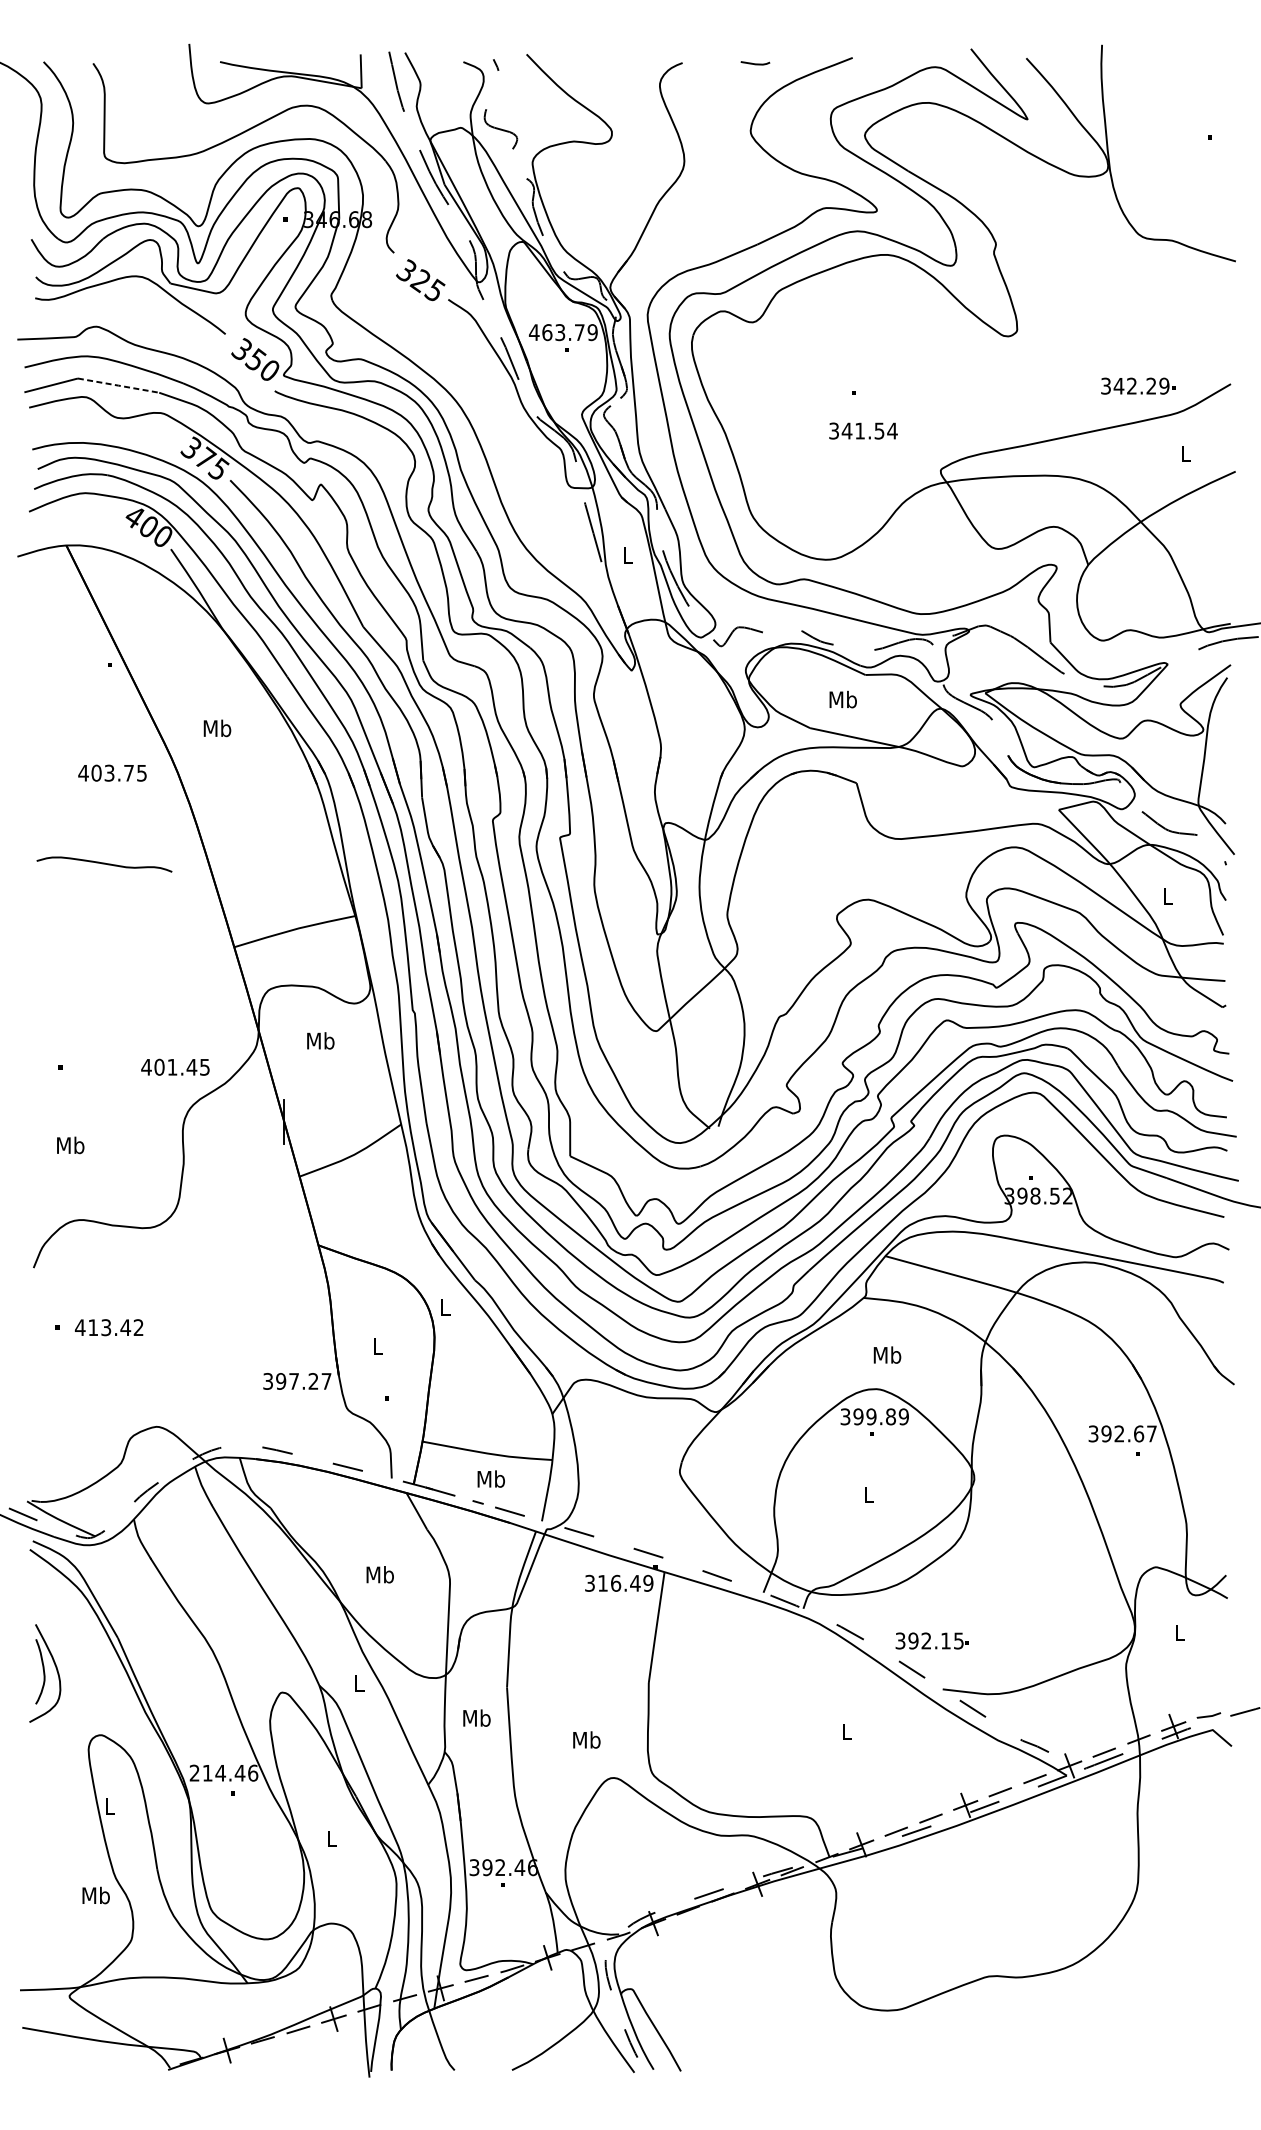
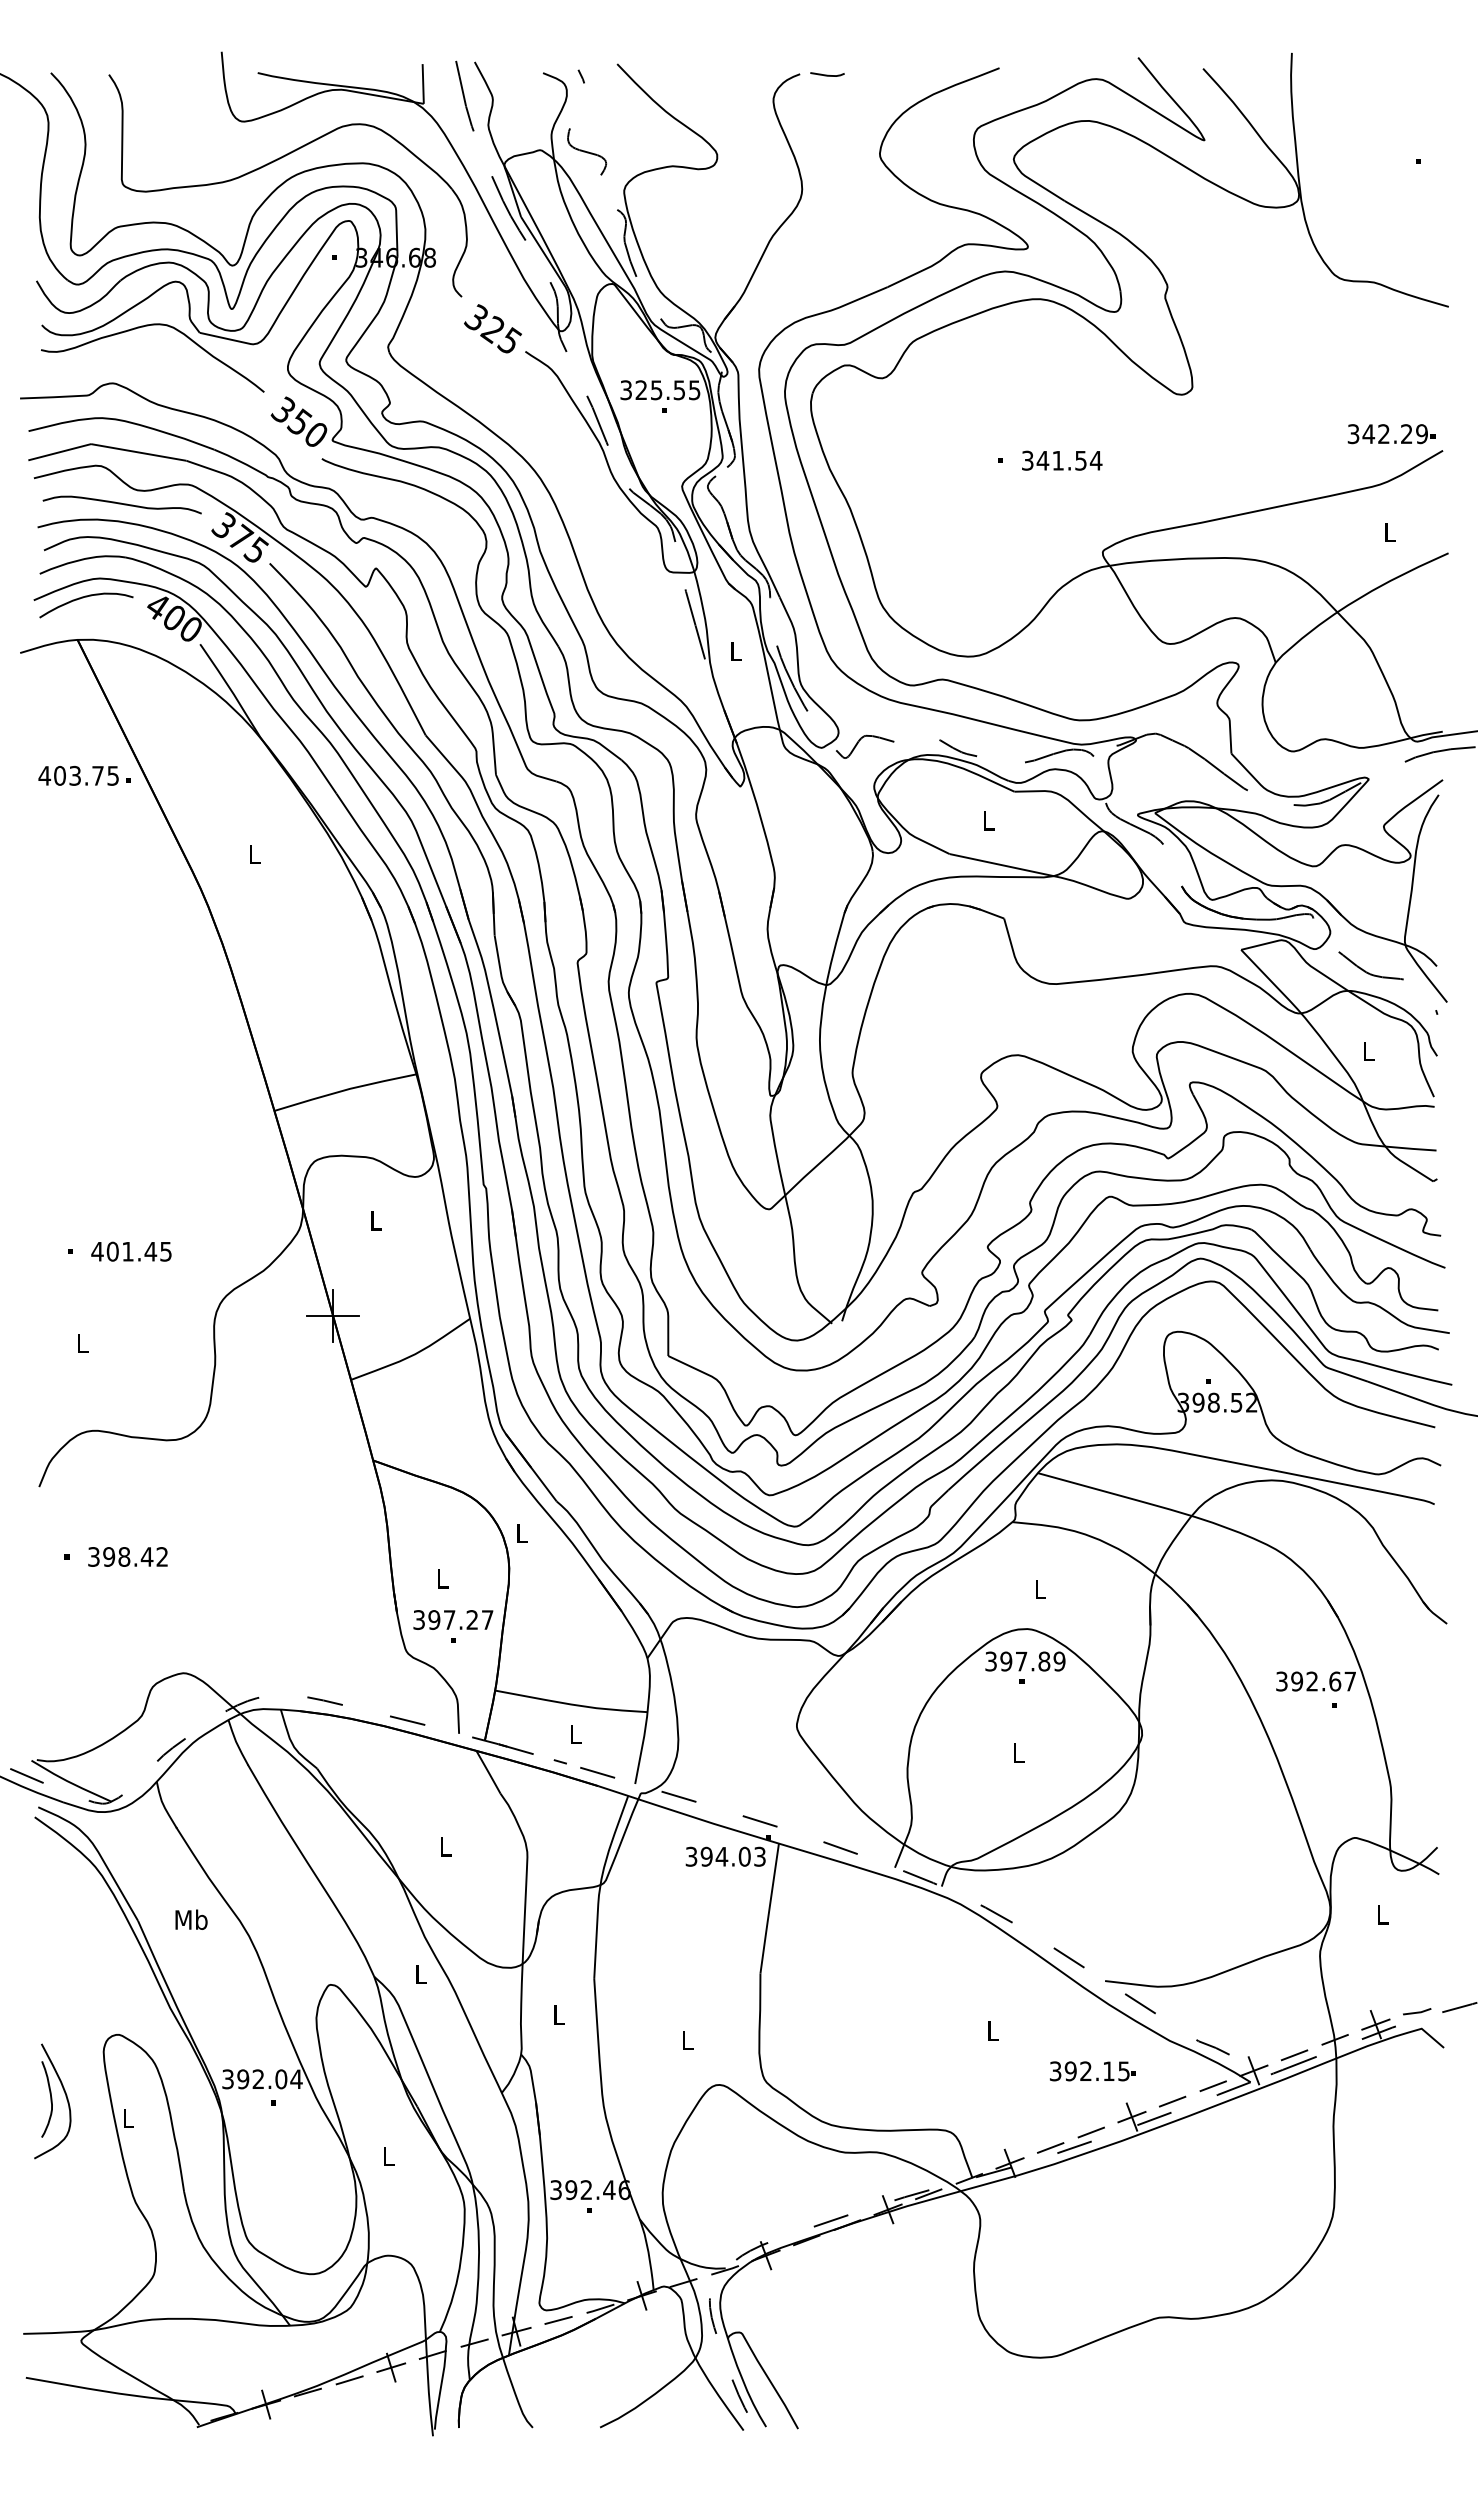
line: (755, 63) -> (827, 74), moved
text: (562, 332) -> (659, 390), 463.79 -> 325.55
line: (118, 385) -> (138, 452), dashed -> solid
text: (1138, 386) -> (1391, 434), moved
text: (863, 430) -> (1062, 460), moved
curve: (71, 510) -> (83, 598), added
text: (843, 699) -> (988, 820), Mb -> L
text: (217, 728) -> (254, 854), Mb -> L
text: (112, 772) -> (78, 775), moved
curve: (103, 864) -> (121, 504), moved
text: (320, 1040) -> (375, 1220), Mb -> L
text: (175, 1067) -> (131, 1251), moved
line: (283, 1121) -> (332, 1315), added
text: (70, 1145) -> (82, 1343), Mb -> L
text: (92, 1327) -> (108, 1556), 413.42 -> 398.42
text: (887, 1355) -> (1040, 1589), Mb -> L
text: (297, 1380) -> (453, 1619), moved
text: (871, 1416) -> (1021, 1661), 399.89 -> 397.89
text: (491, 1479) -> (575, 1734), Mb -> L
text: (380, 1574) -> (445, 1846), Mb -> L
text: (624, 1583) -> (732, 1856), 316.49 -> 394.03
text: (932, 1641) -> (1092, 2071), moved
part: (44, 1673) -> (52, 2101), moved
text: (477, 1717) -> (559, 2014), Mb -> L
text: (586, 1740) -> (687, 2040), Mb -> L
text: (224, 1773) -> (262, 2079), 214.46 -> 392.04
text: (96, 1895) -> (191, 1919), moved

